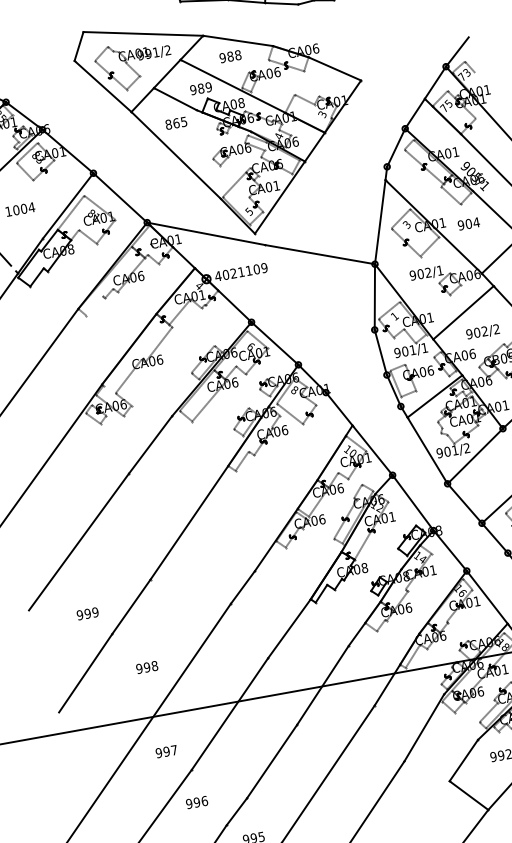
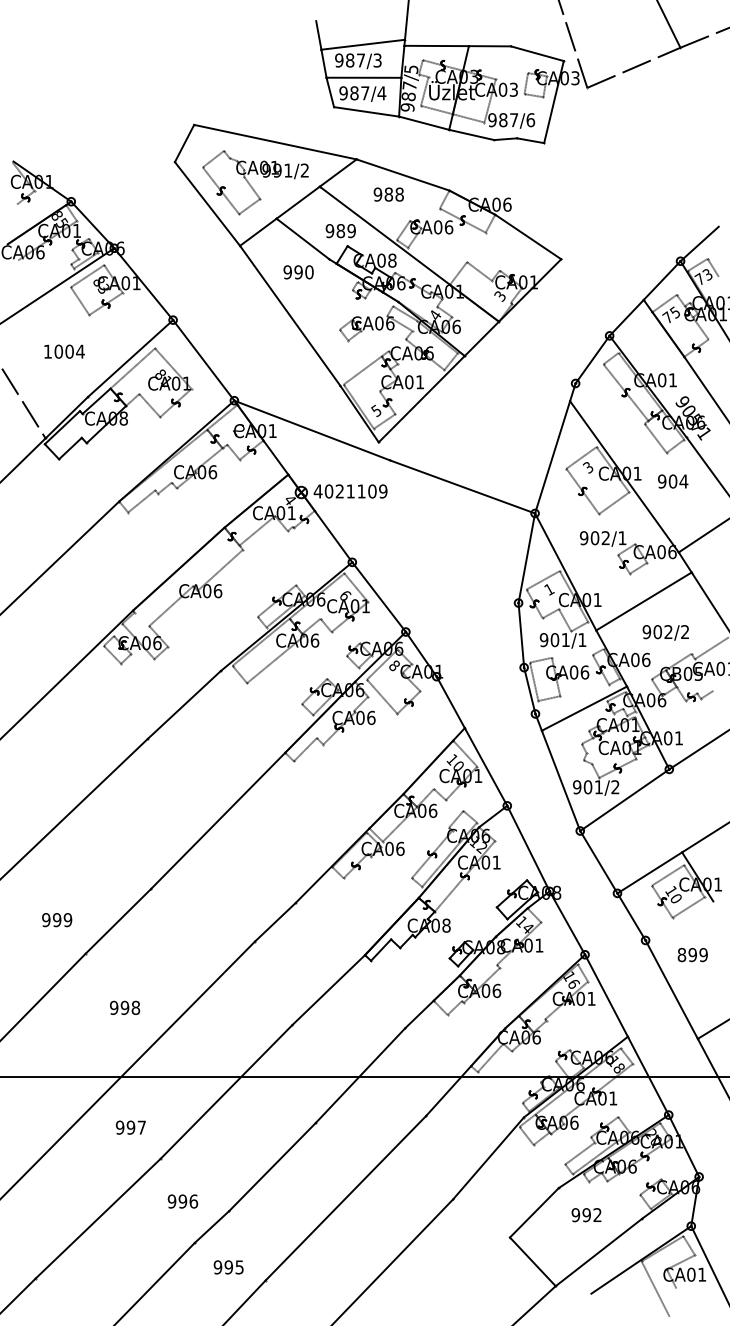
text: (176, 123) -> (298, 272), 865 -> 990
line: (94, 306) -> (141, 501), added
text: (196, 802) -> (182, 1201), moved

